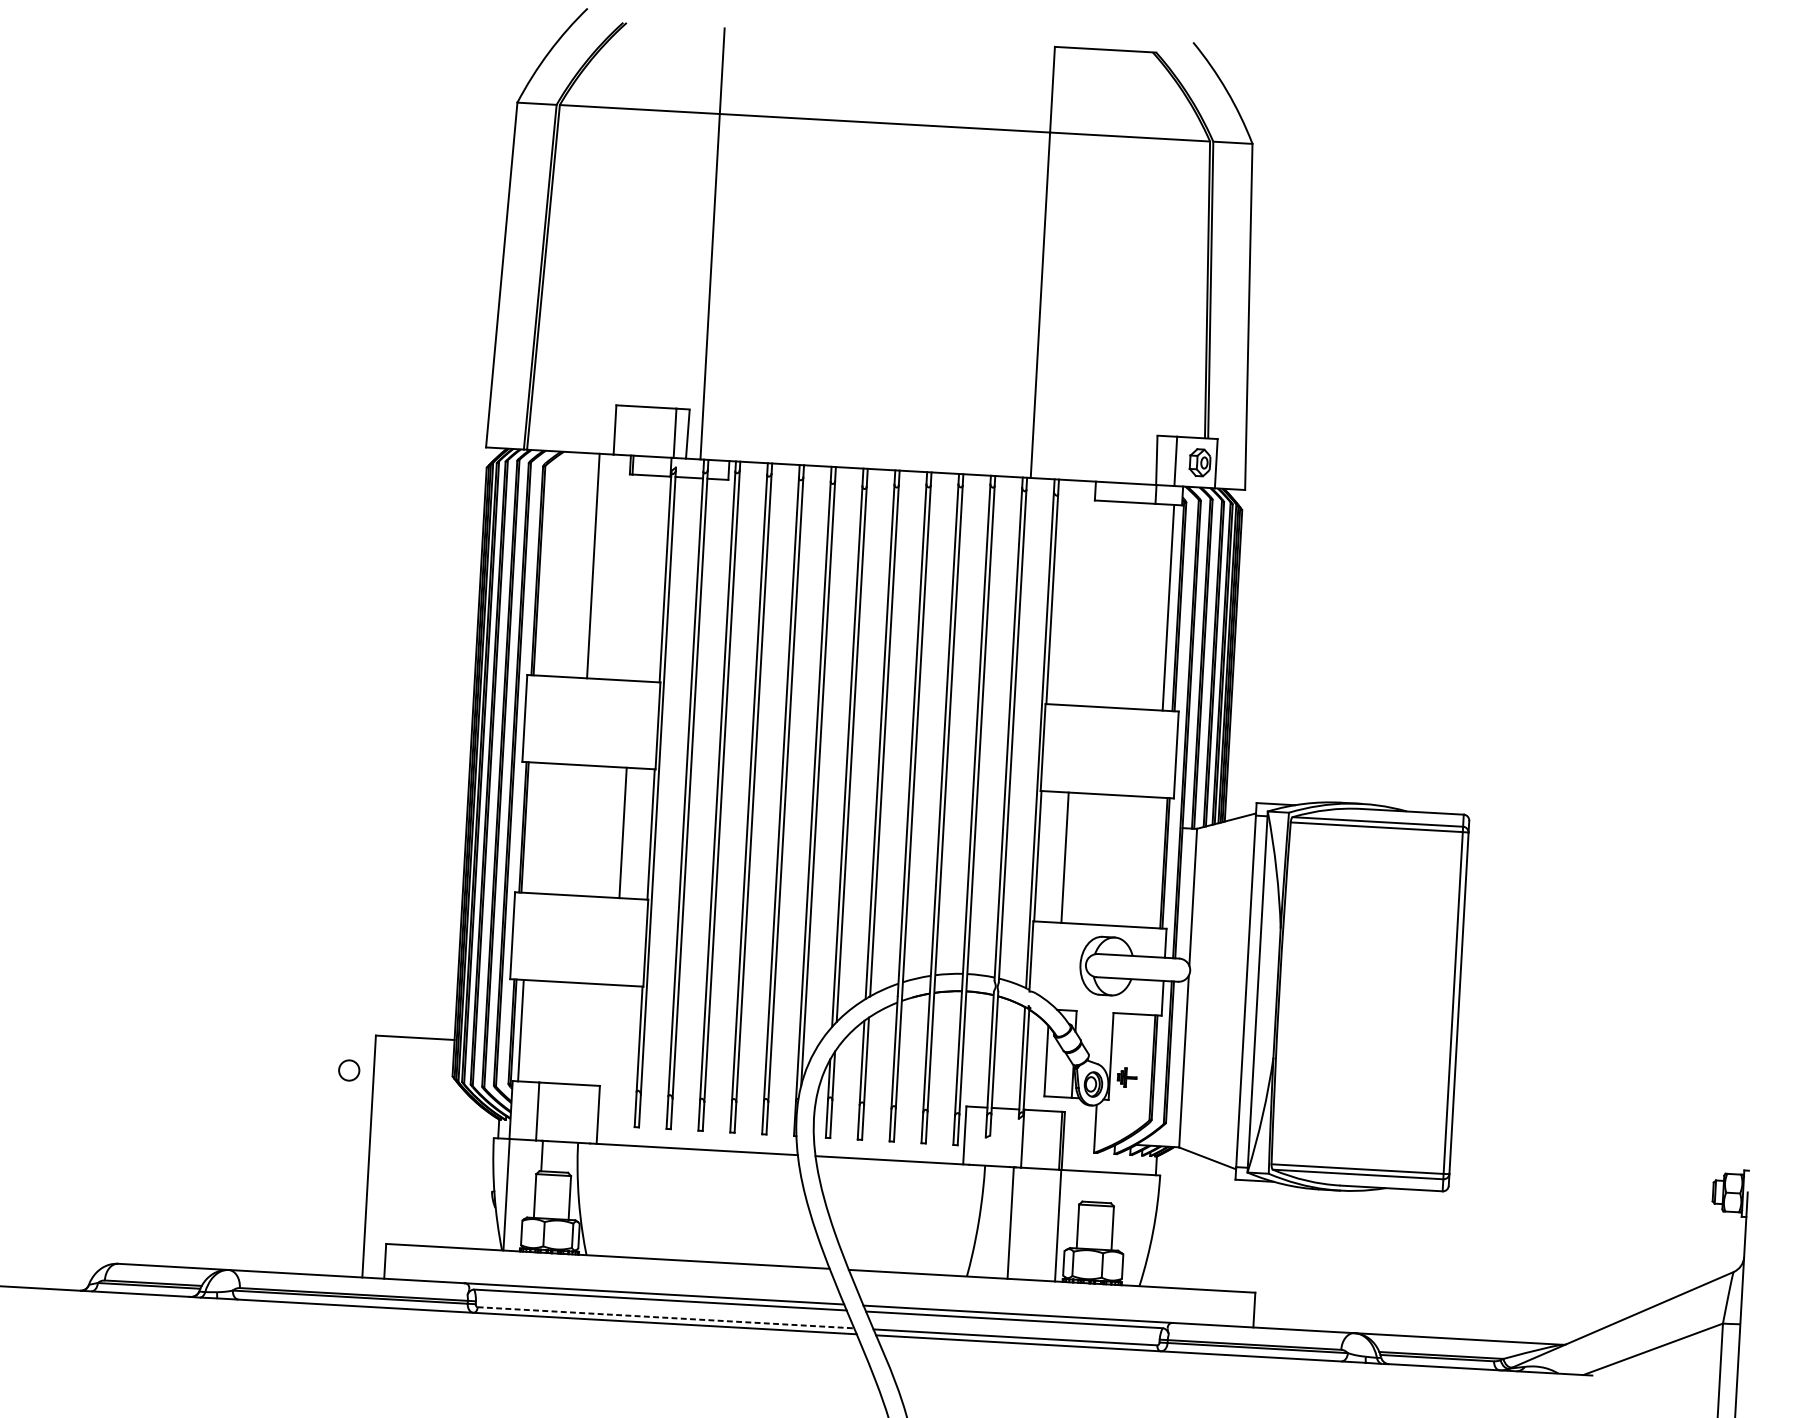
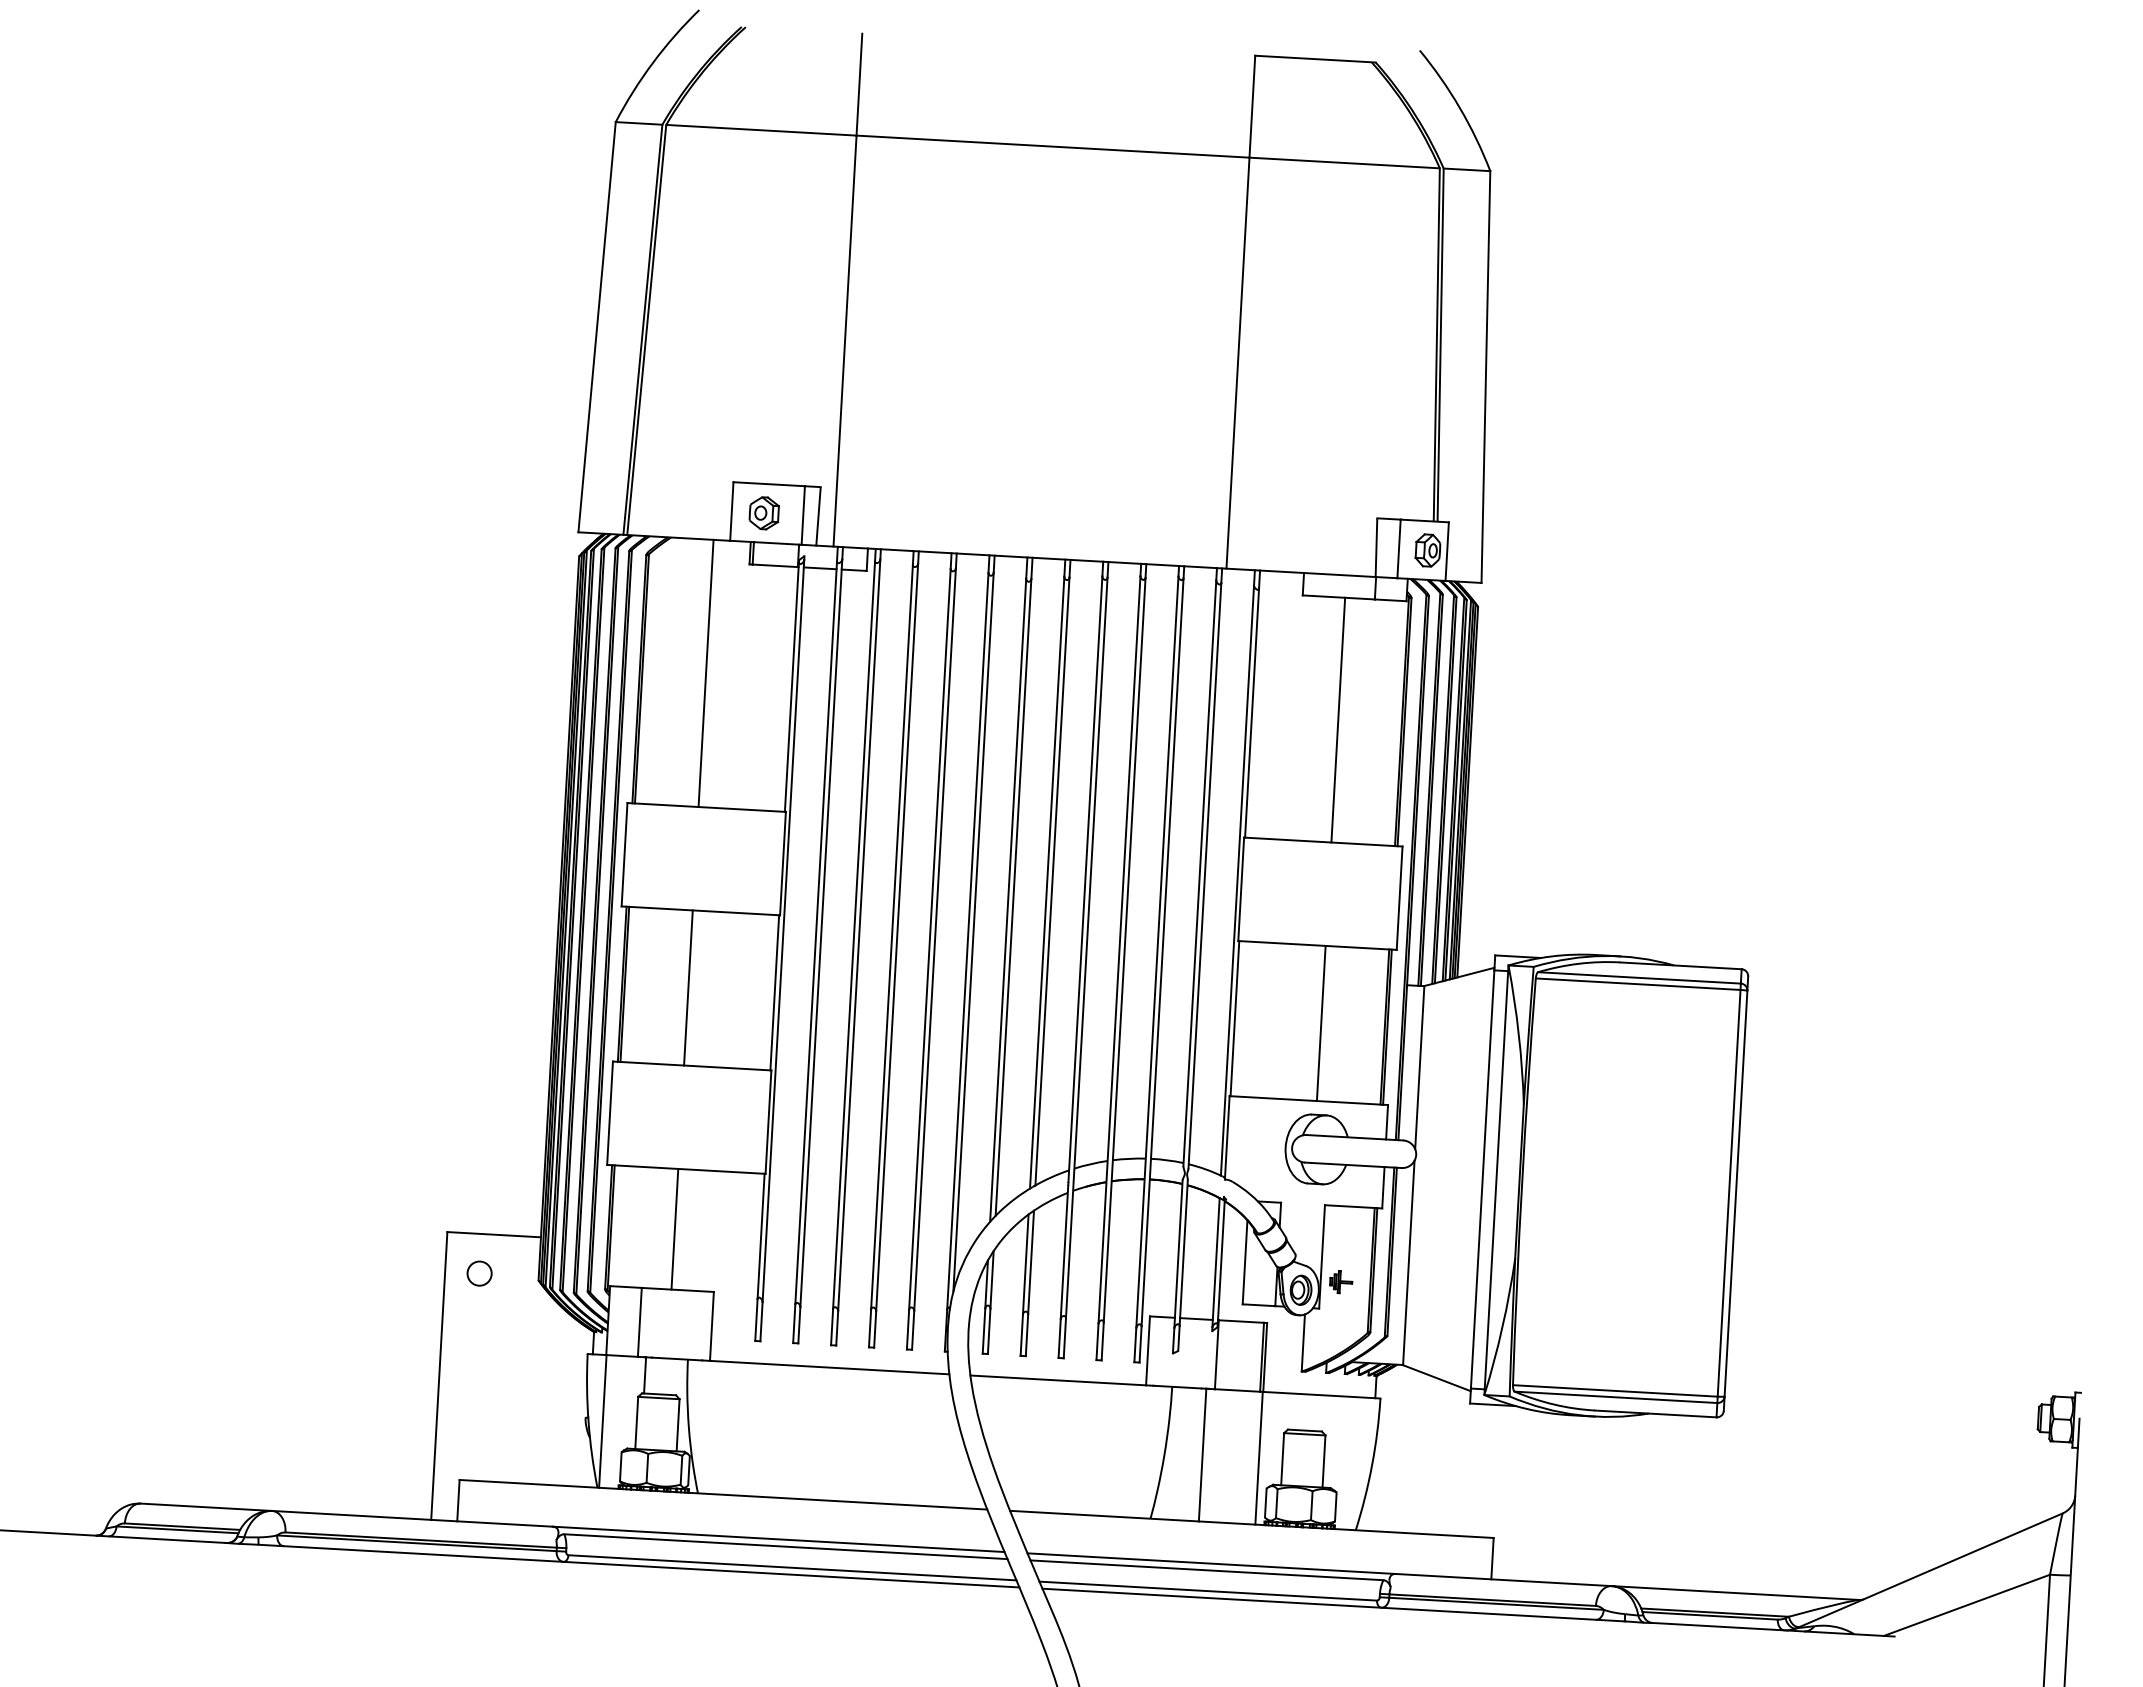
part: (641, 431) -> (763, 513), added
line: (1168, 607) -> (1338, 719), moved
line: (623, 832) -> (688, 987), moved
line: (1064, 857) -> (1320, 1023), moved
line: (520, 1030) -> (674, 1228), moved
circle: (349, 1070) -> (479, 1273), moved
line: (666, 1317) -> (792, 1567), dashed -> solid

